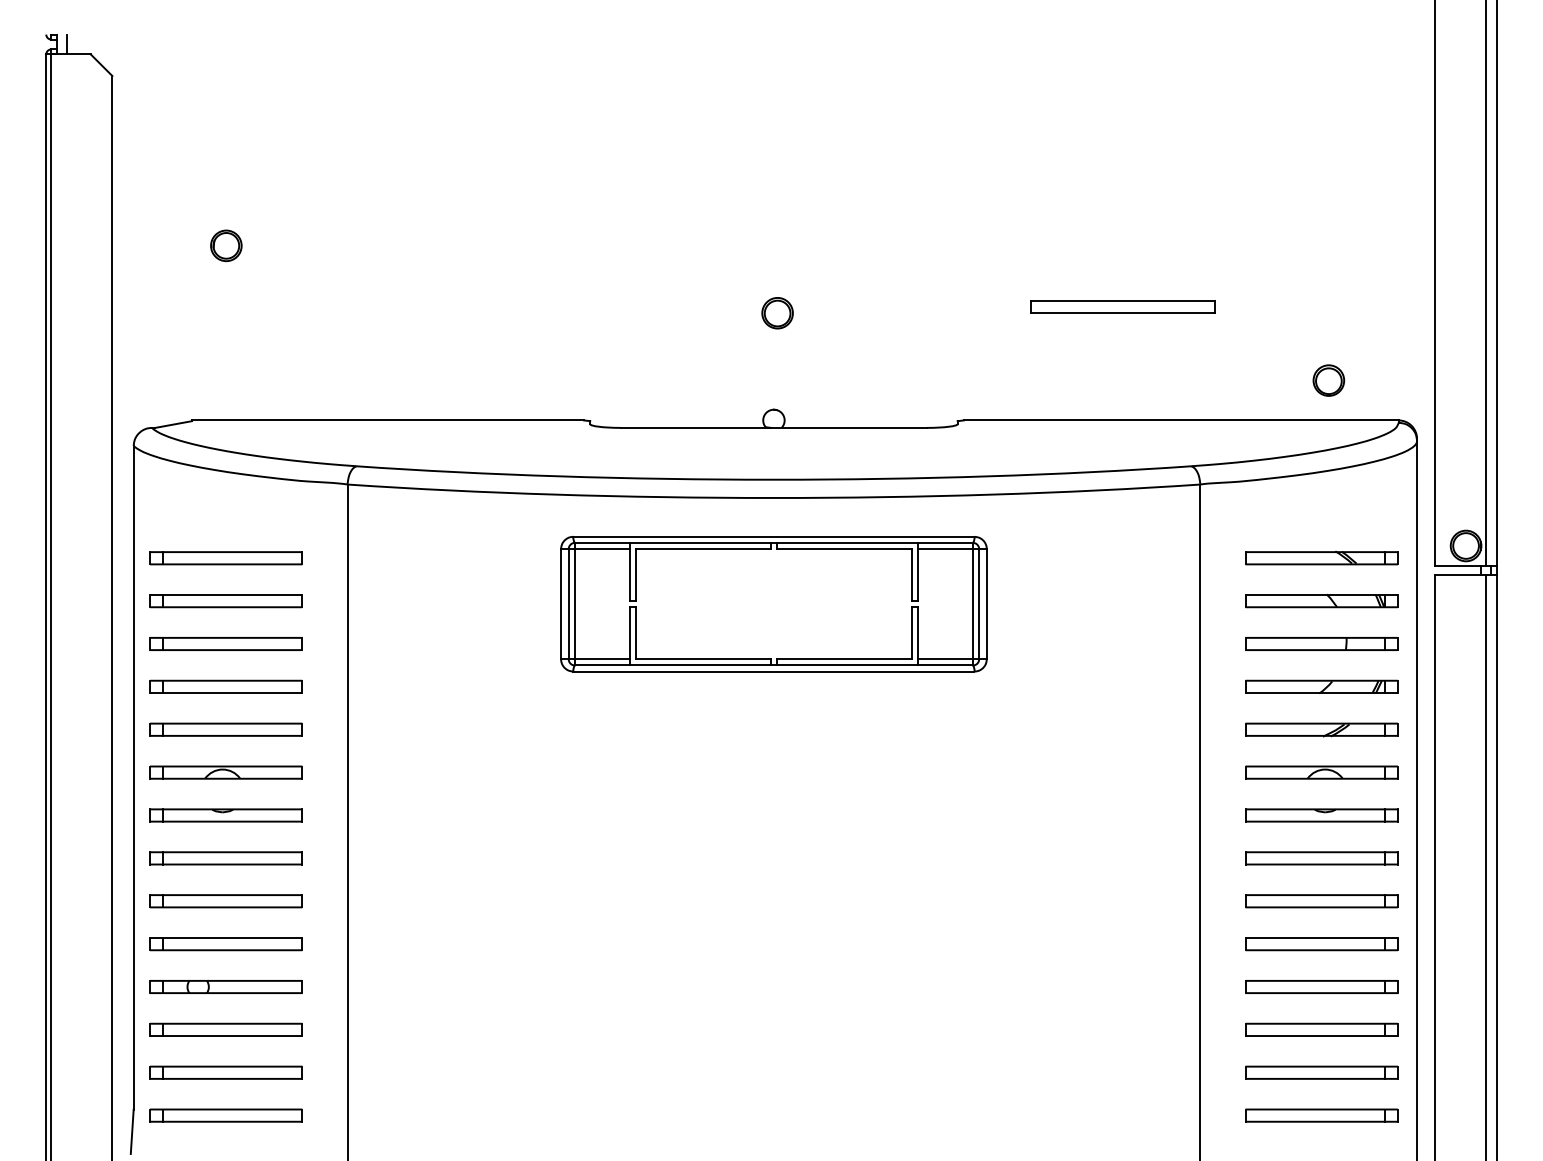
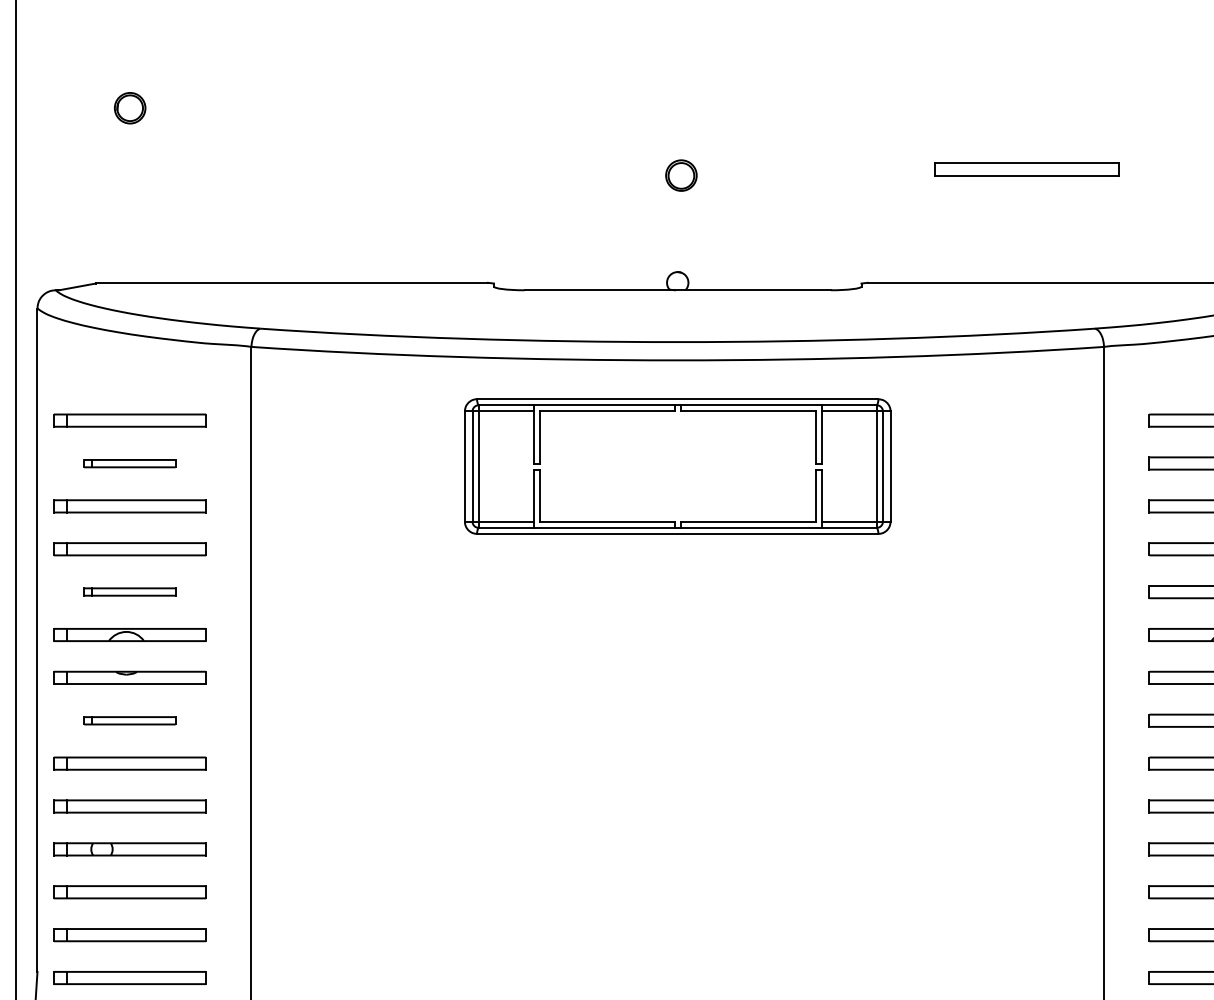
part: (225, 601) -> (129, 463), size x0.6
part: (225, 729) -> (129, 591), size x0.6
part: (225, 858) -> (129, 720), size x0.6

